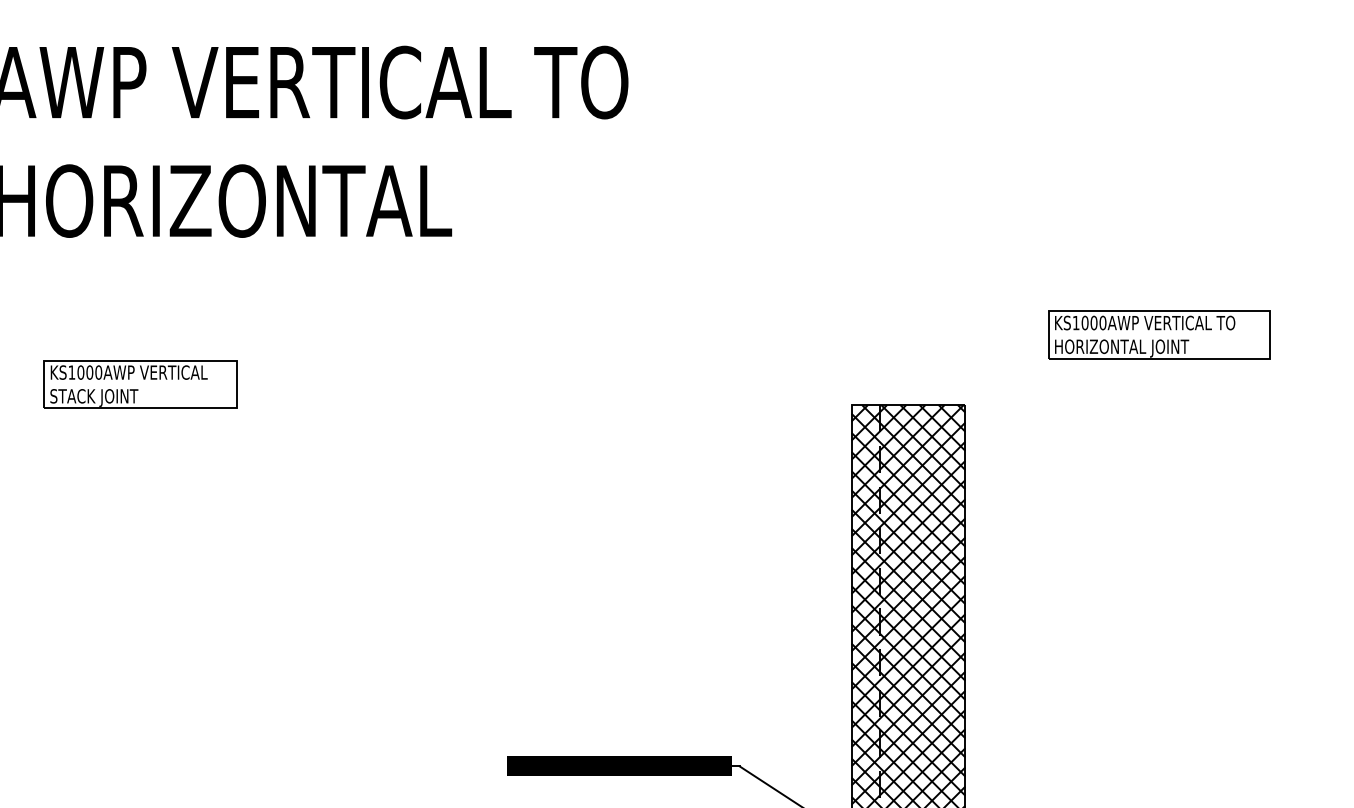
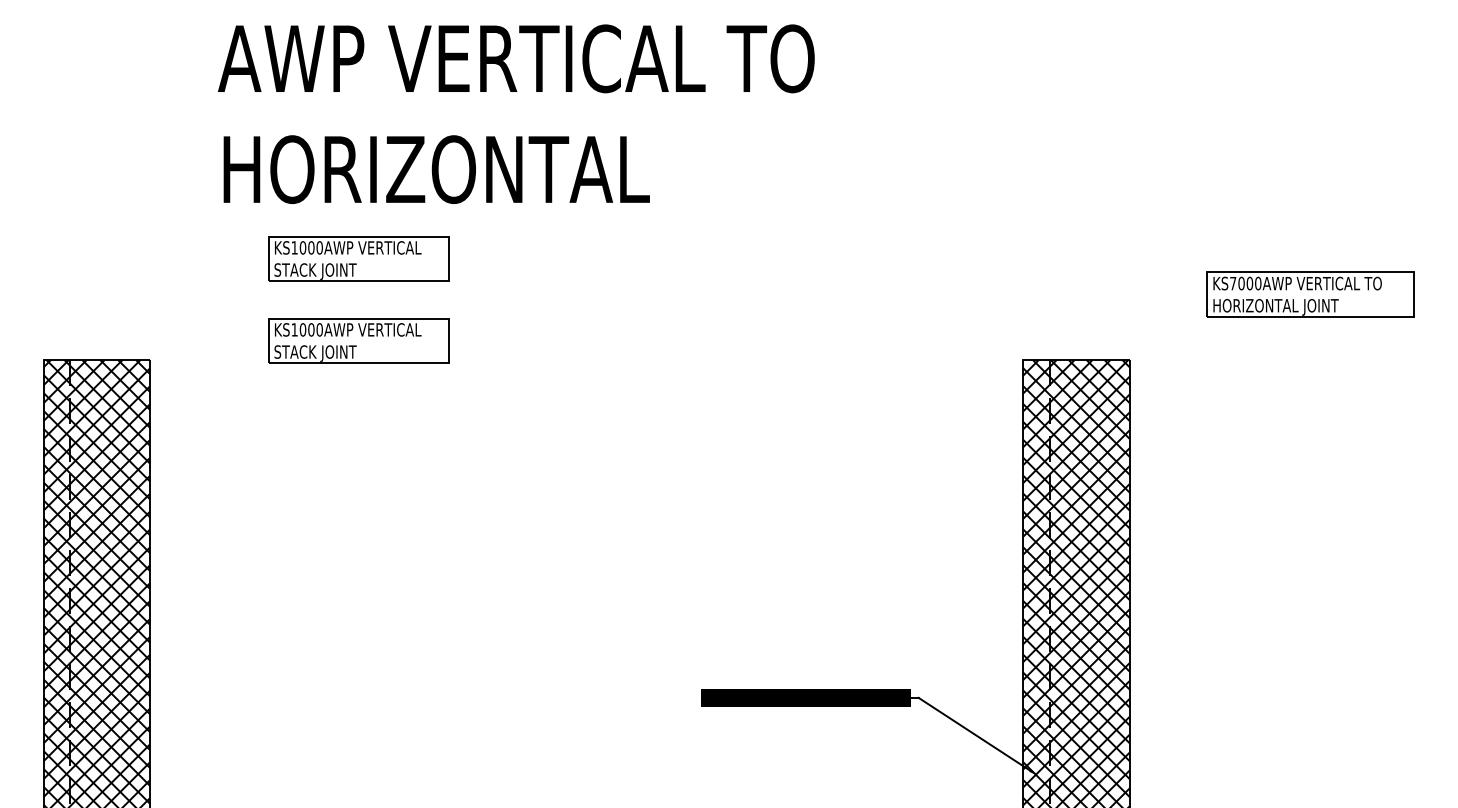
part: (140, 296) -> (358, 258), added
text: (1076, 322) -> (1233, 283), KS1000AWP -> KS7000AWP

